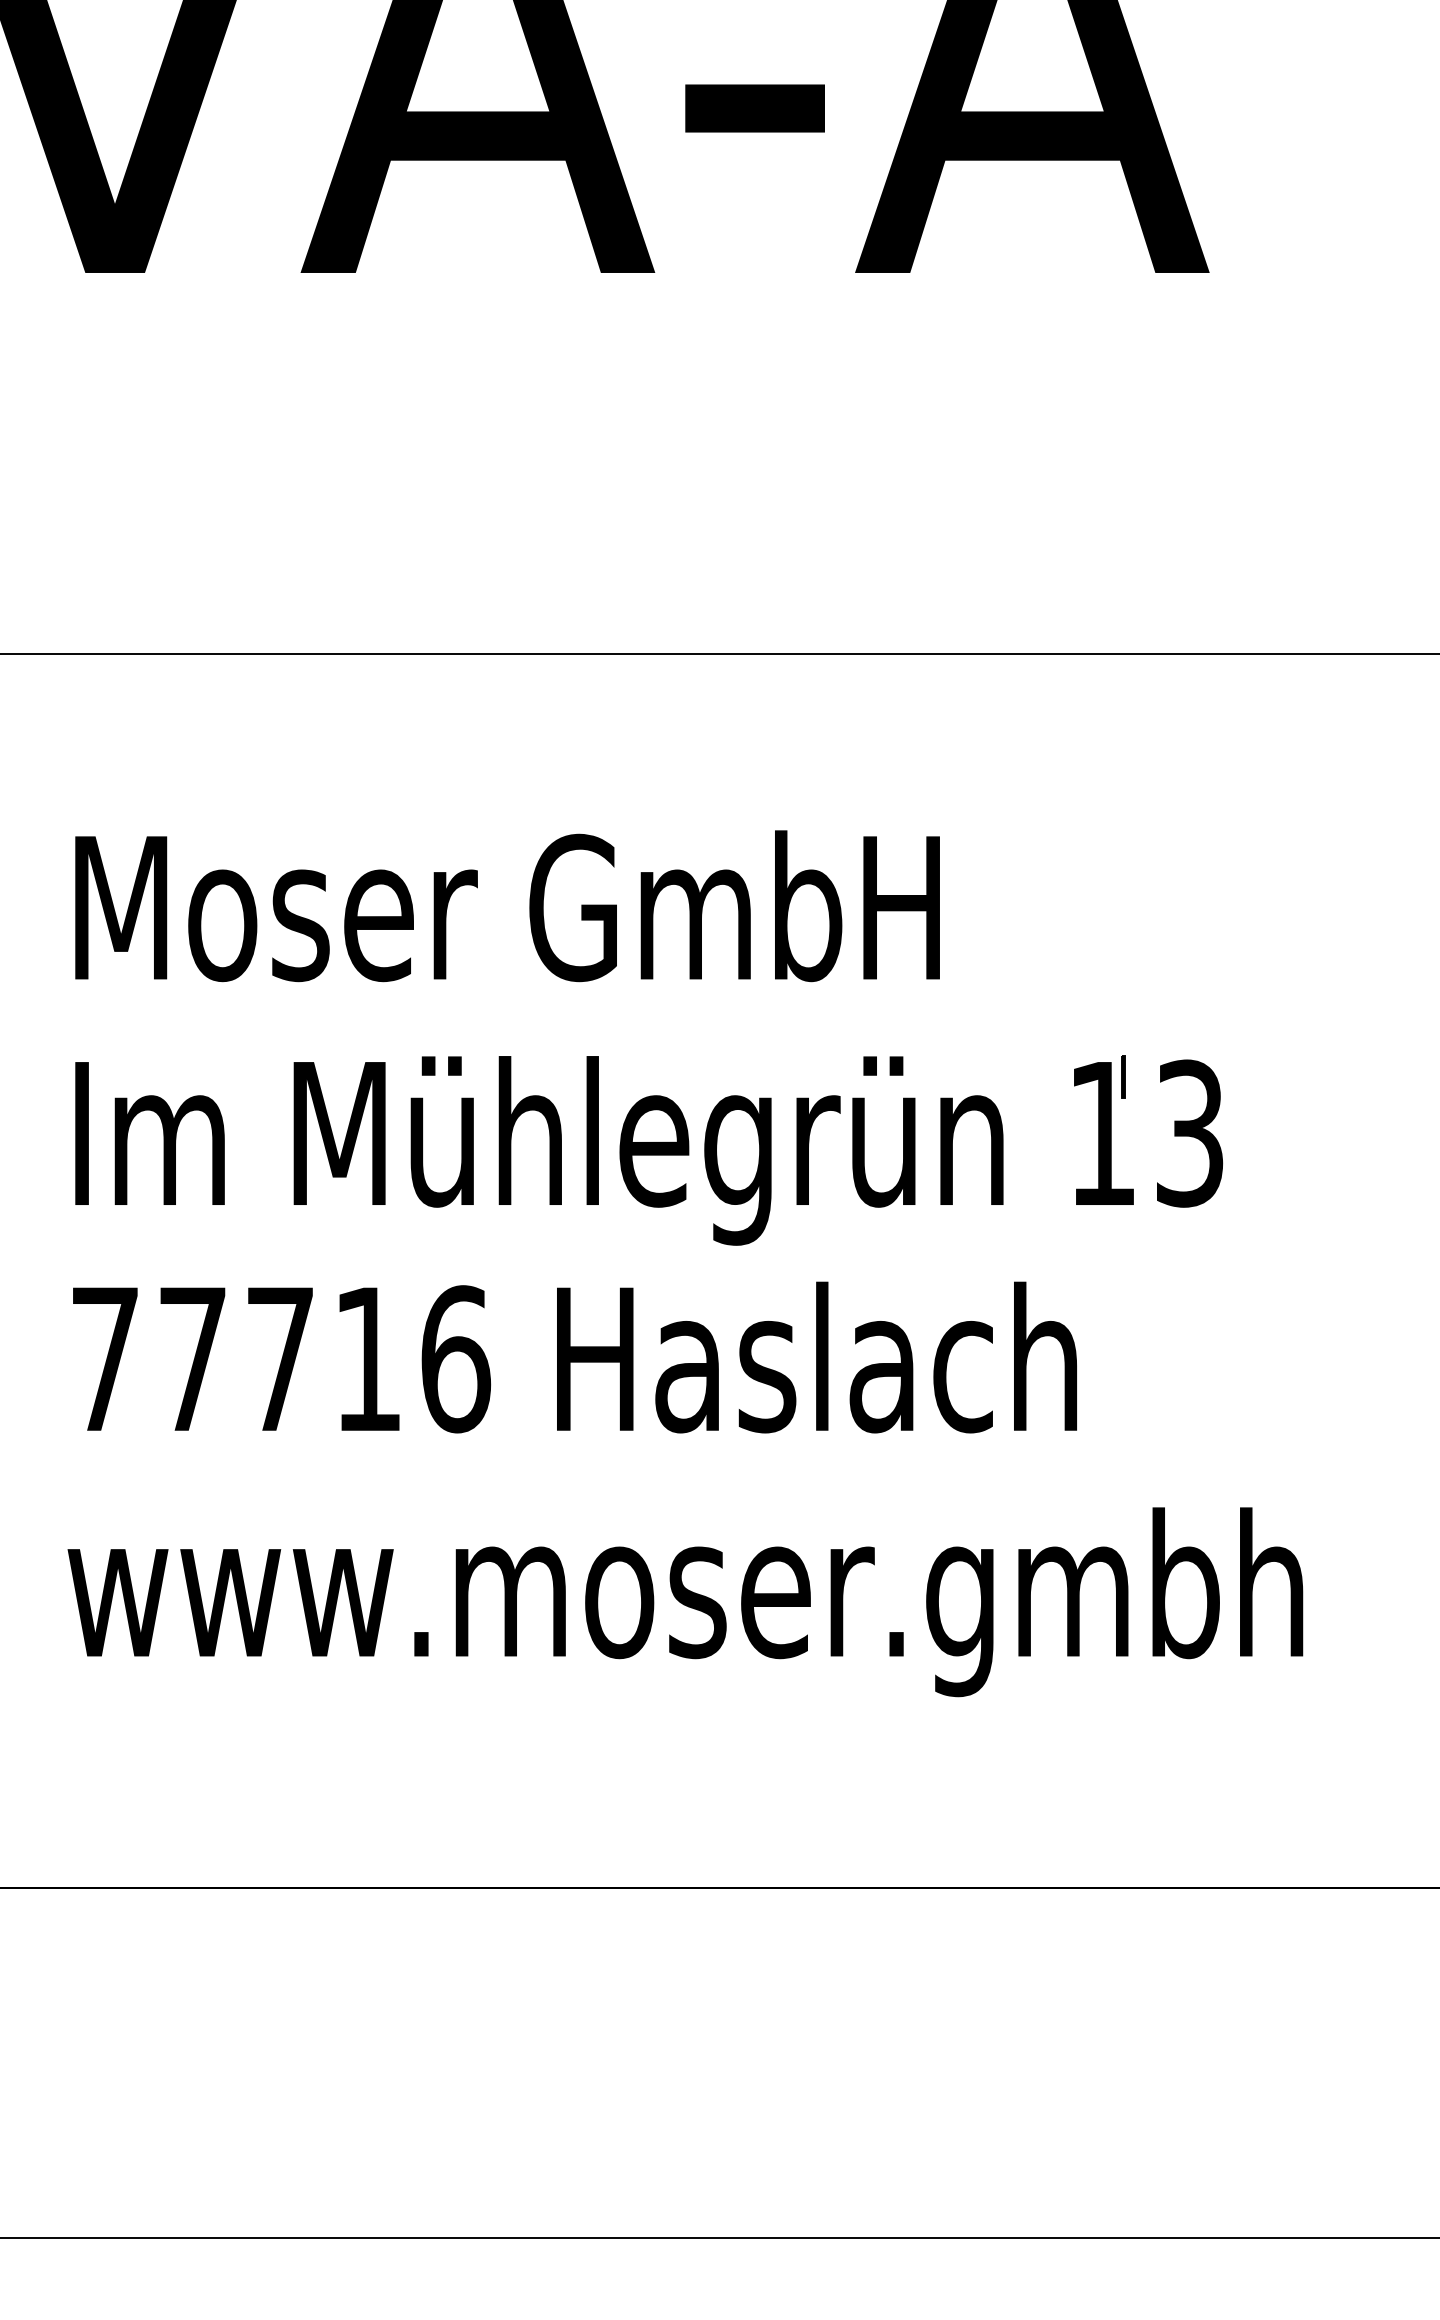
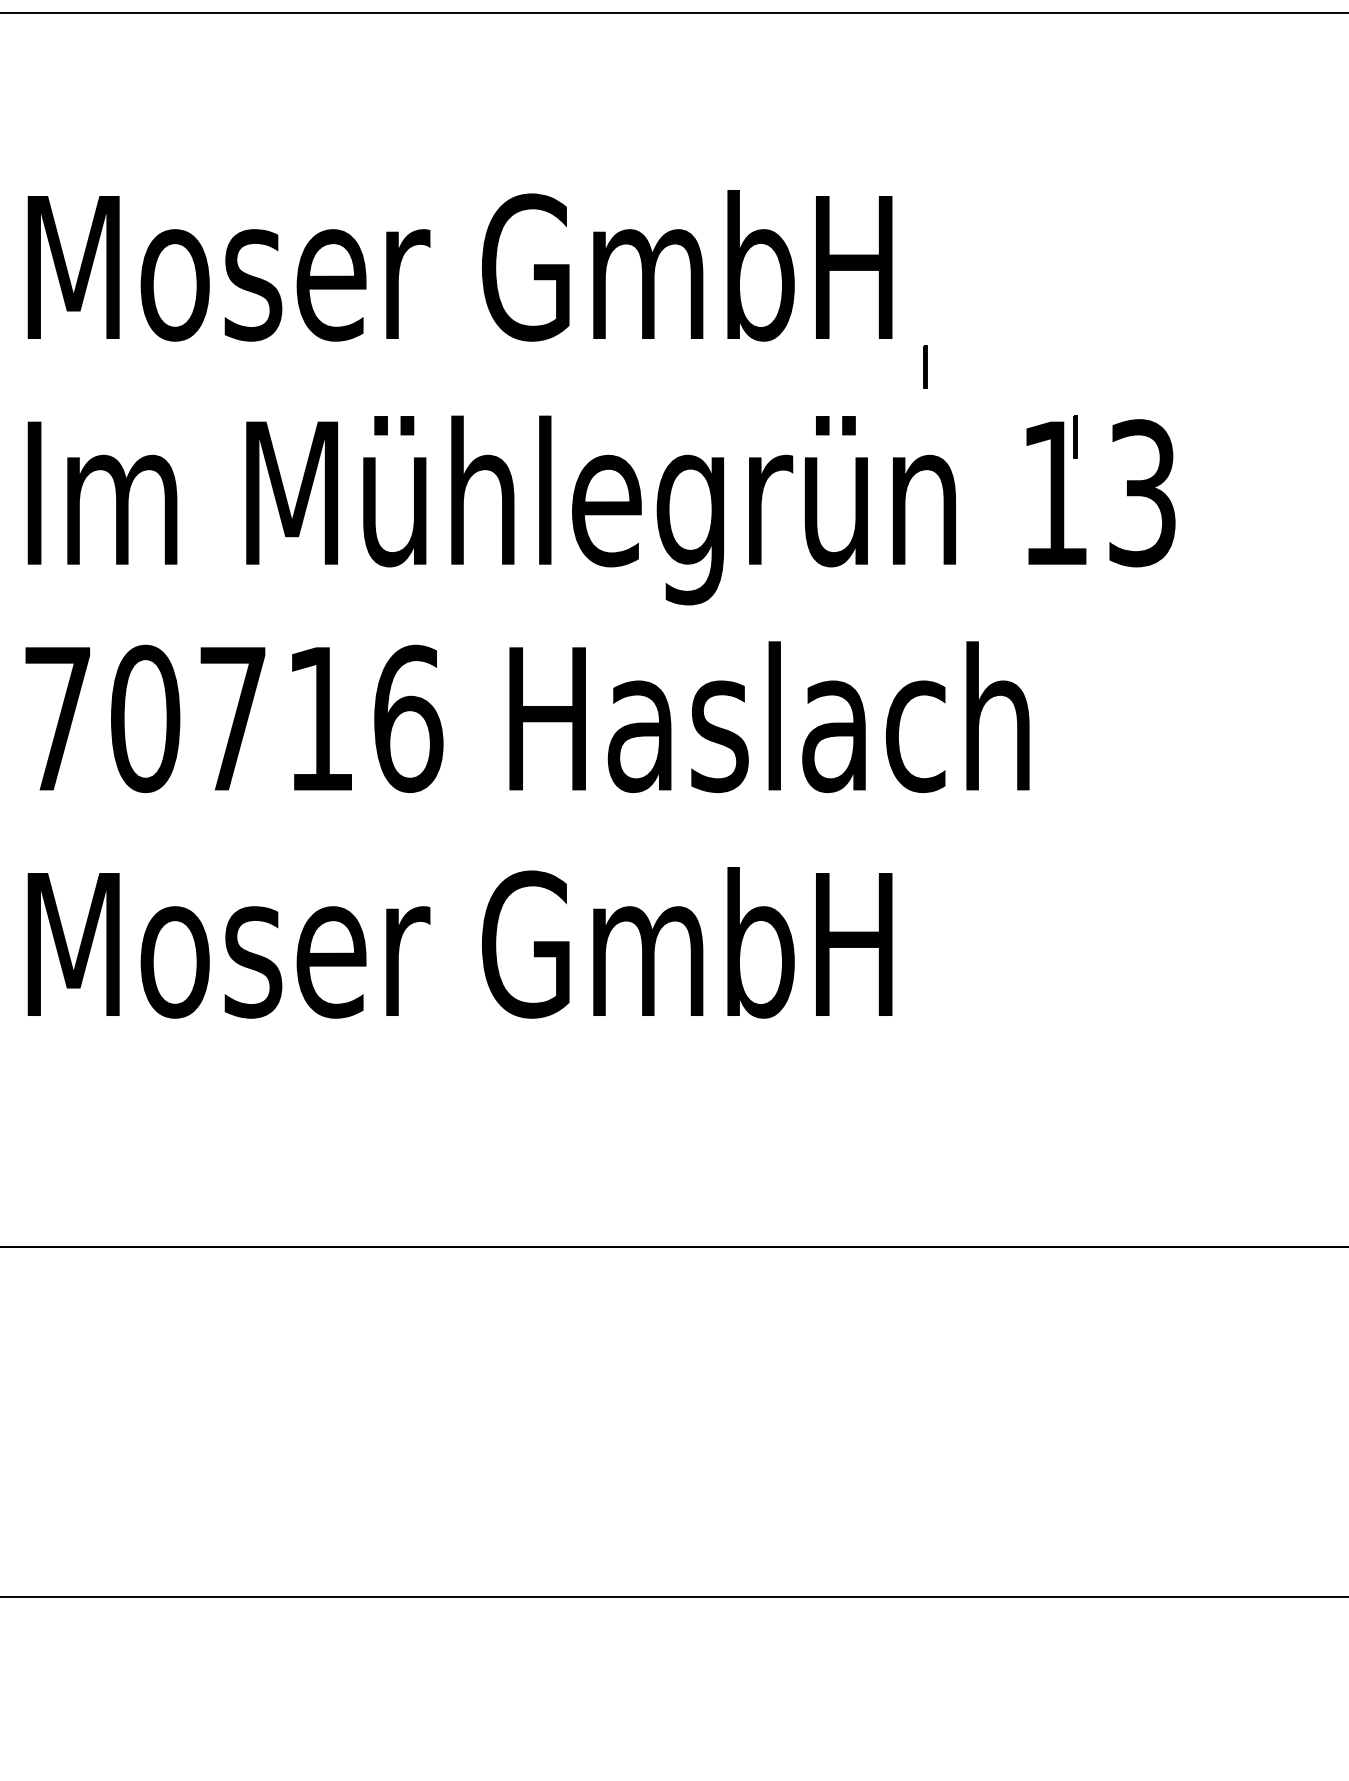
line: (973, 1006) -> (926, 366), added
text: (192, 1359) -> (145, 719), 77716 -> 70716
text: (685, 1602) -> (638, 962), www.moser.gmbh -> Moser GmbH

